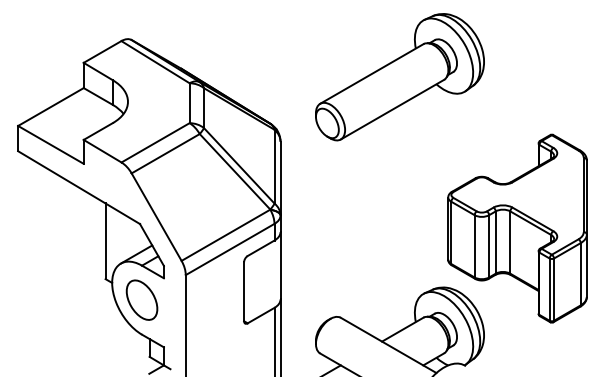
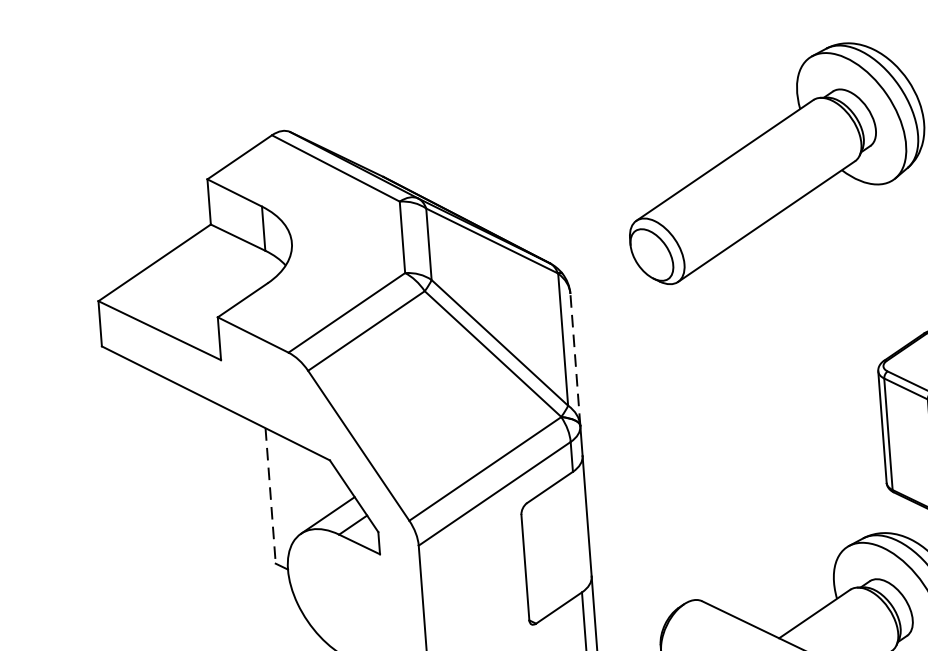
line: (280, 178) -> (575, 359), solid -> dashed
line: (105, 241) -> (270, 496), solid -> dashed
part: (141, 299) -> (342, 595), removed

